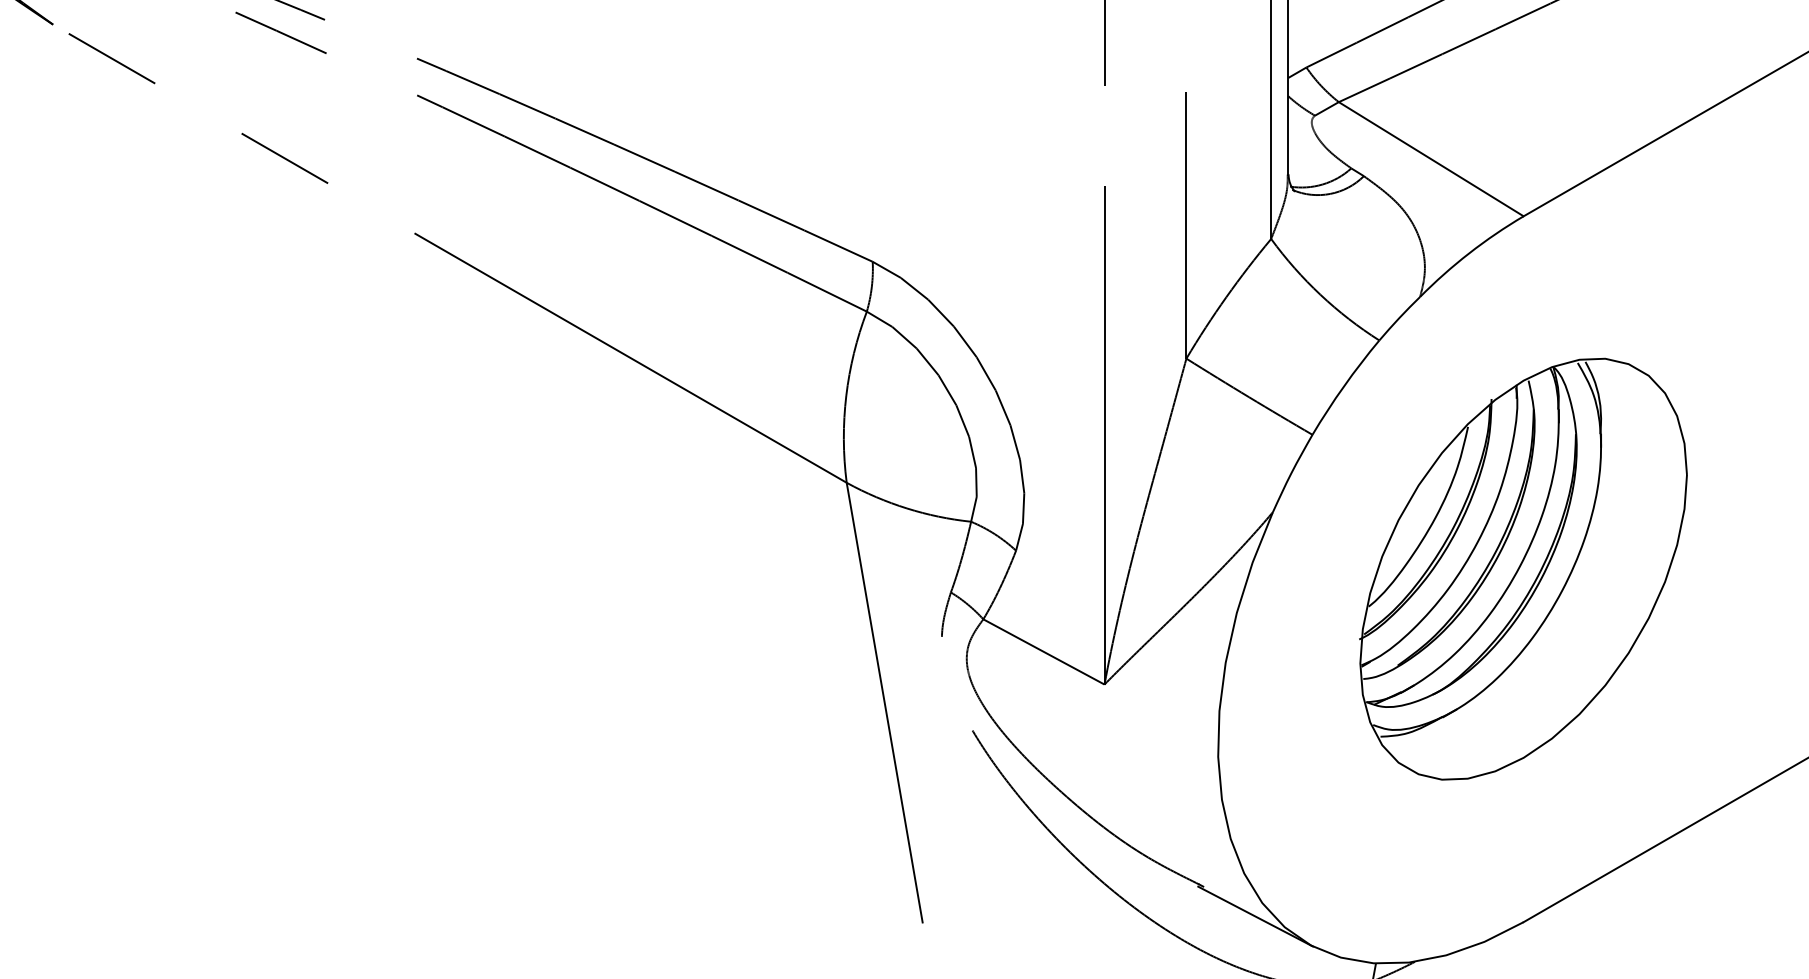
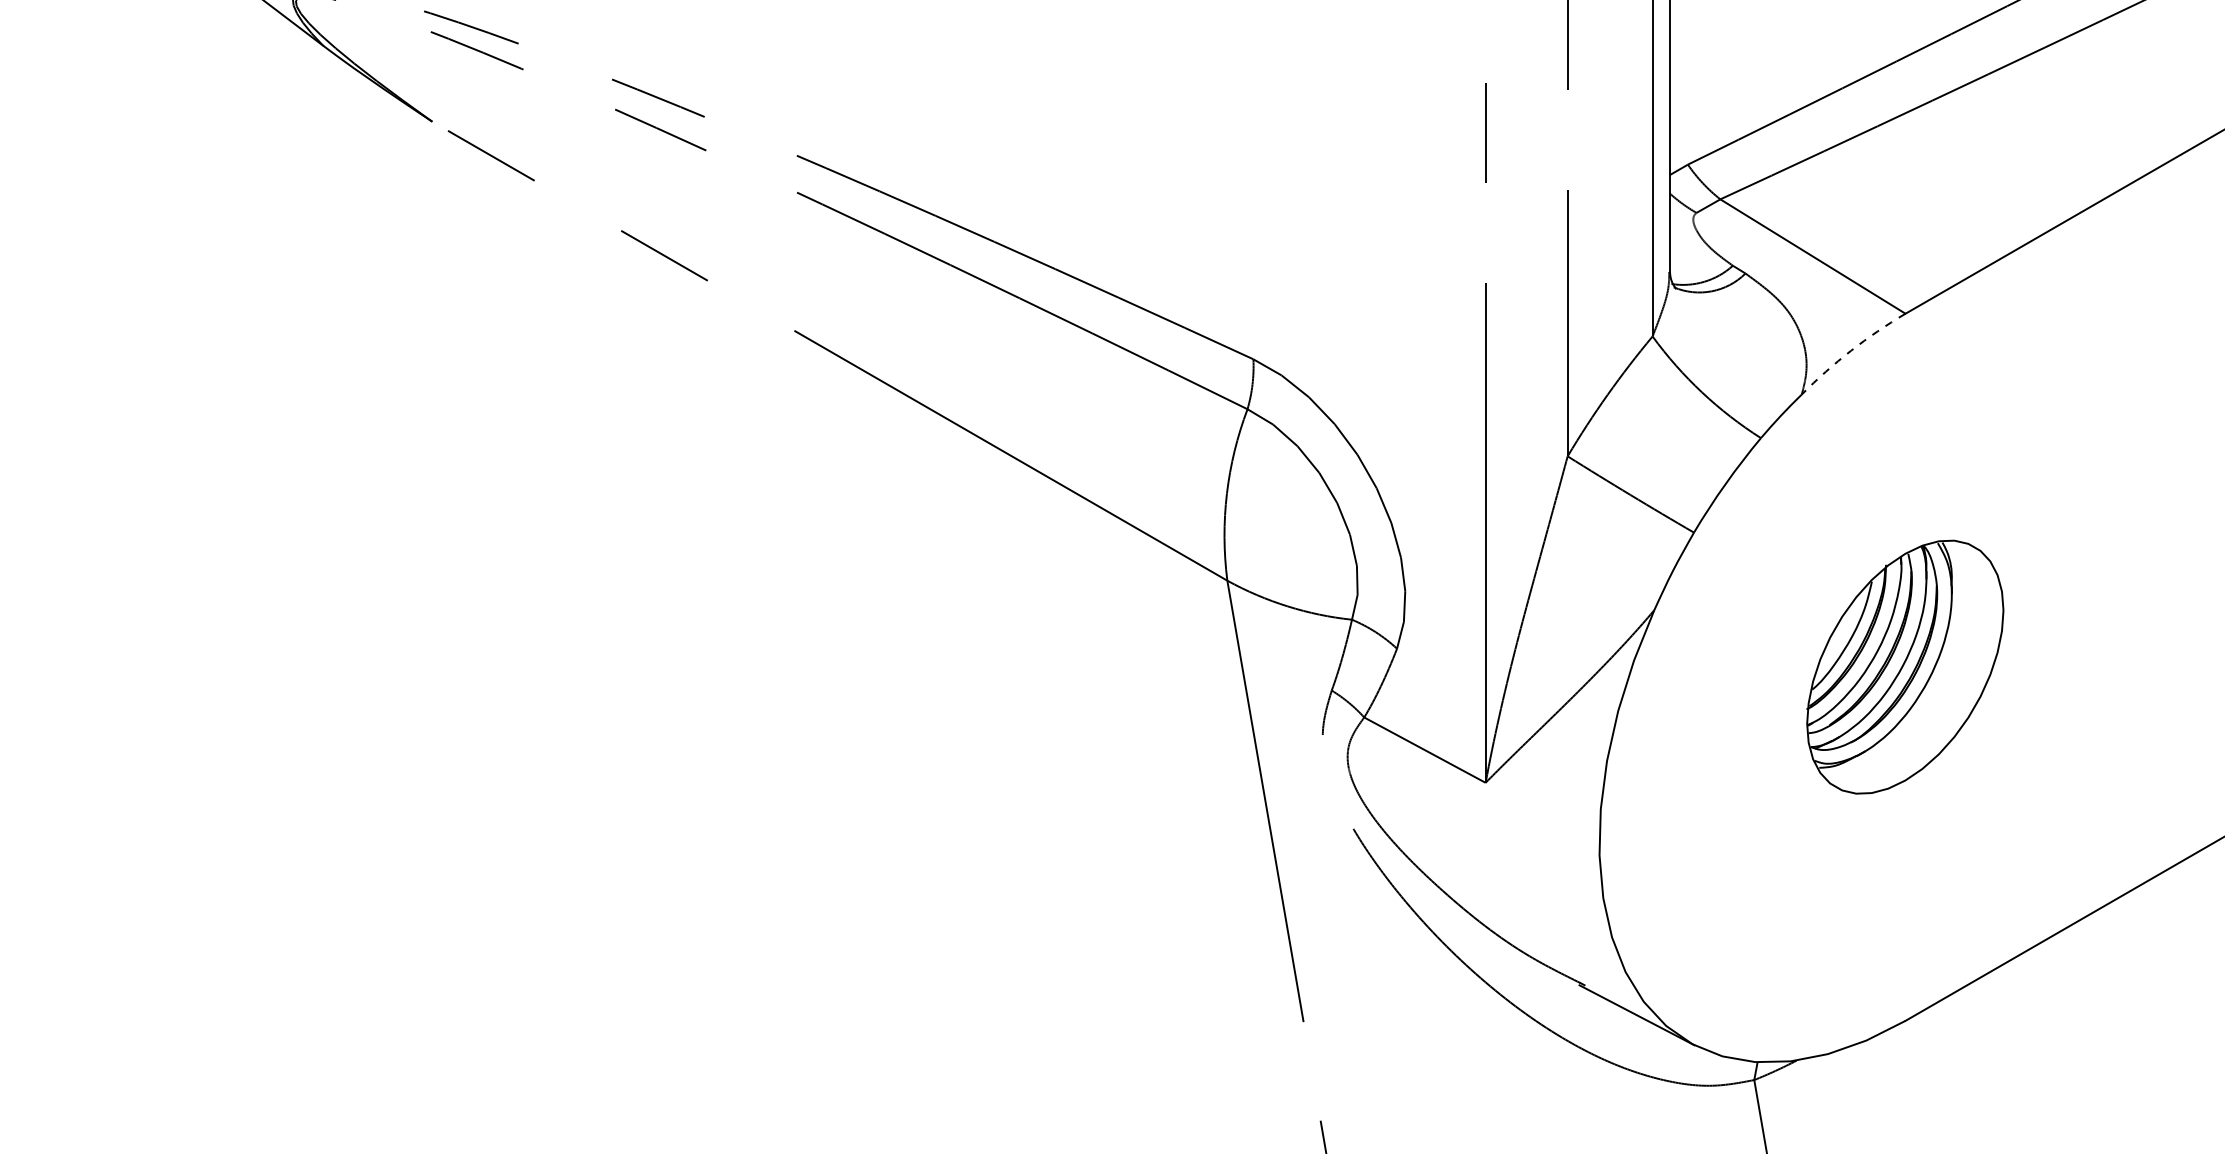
arc: (1469, 253) -> (1851, 350), solid -> dashed
part: (1522, 568) -> (1904, 666), size x0.6

